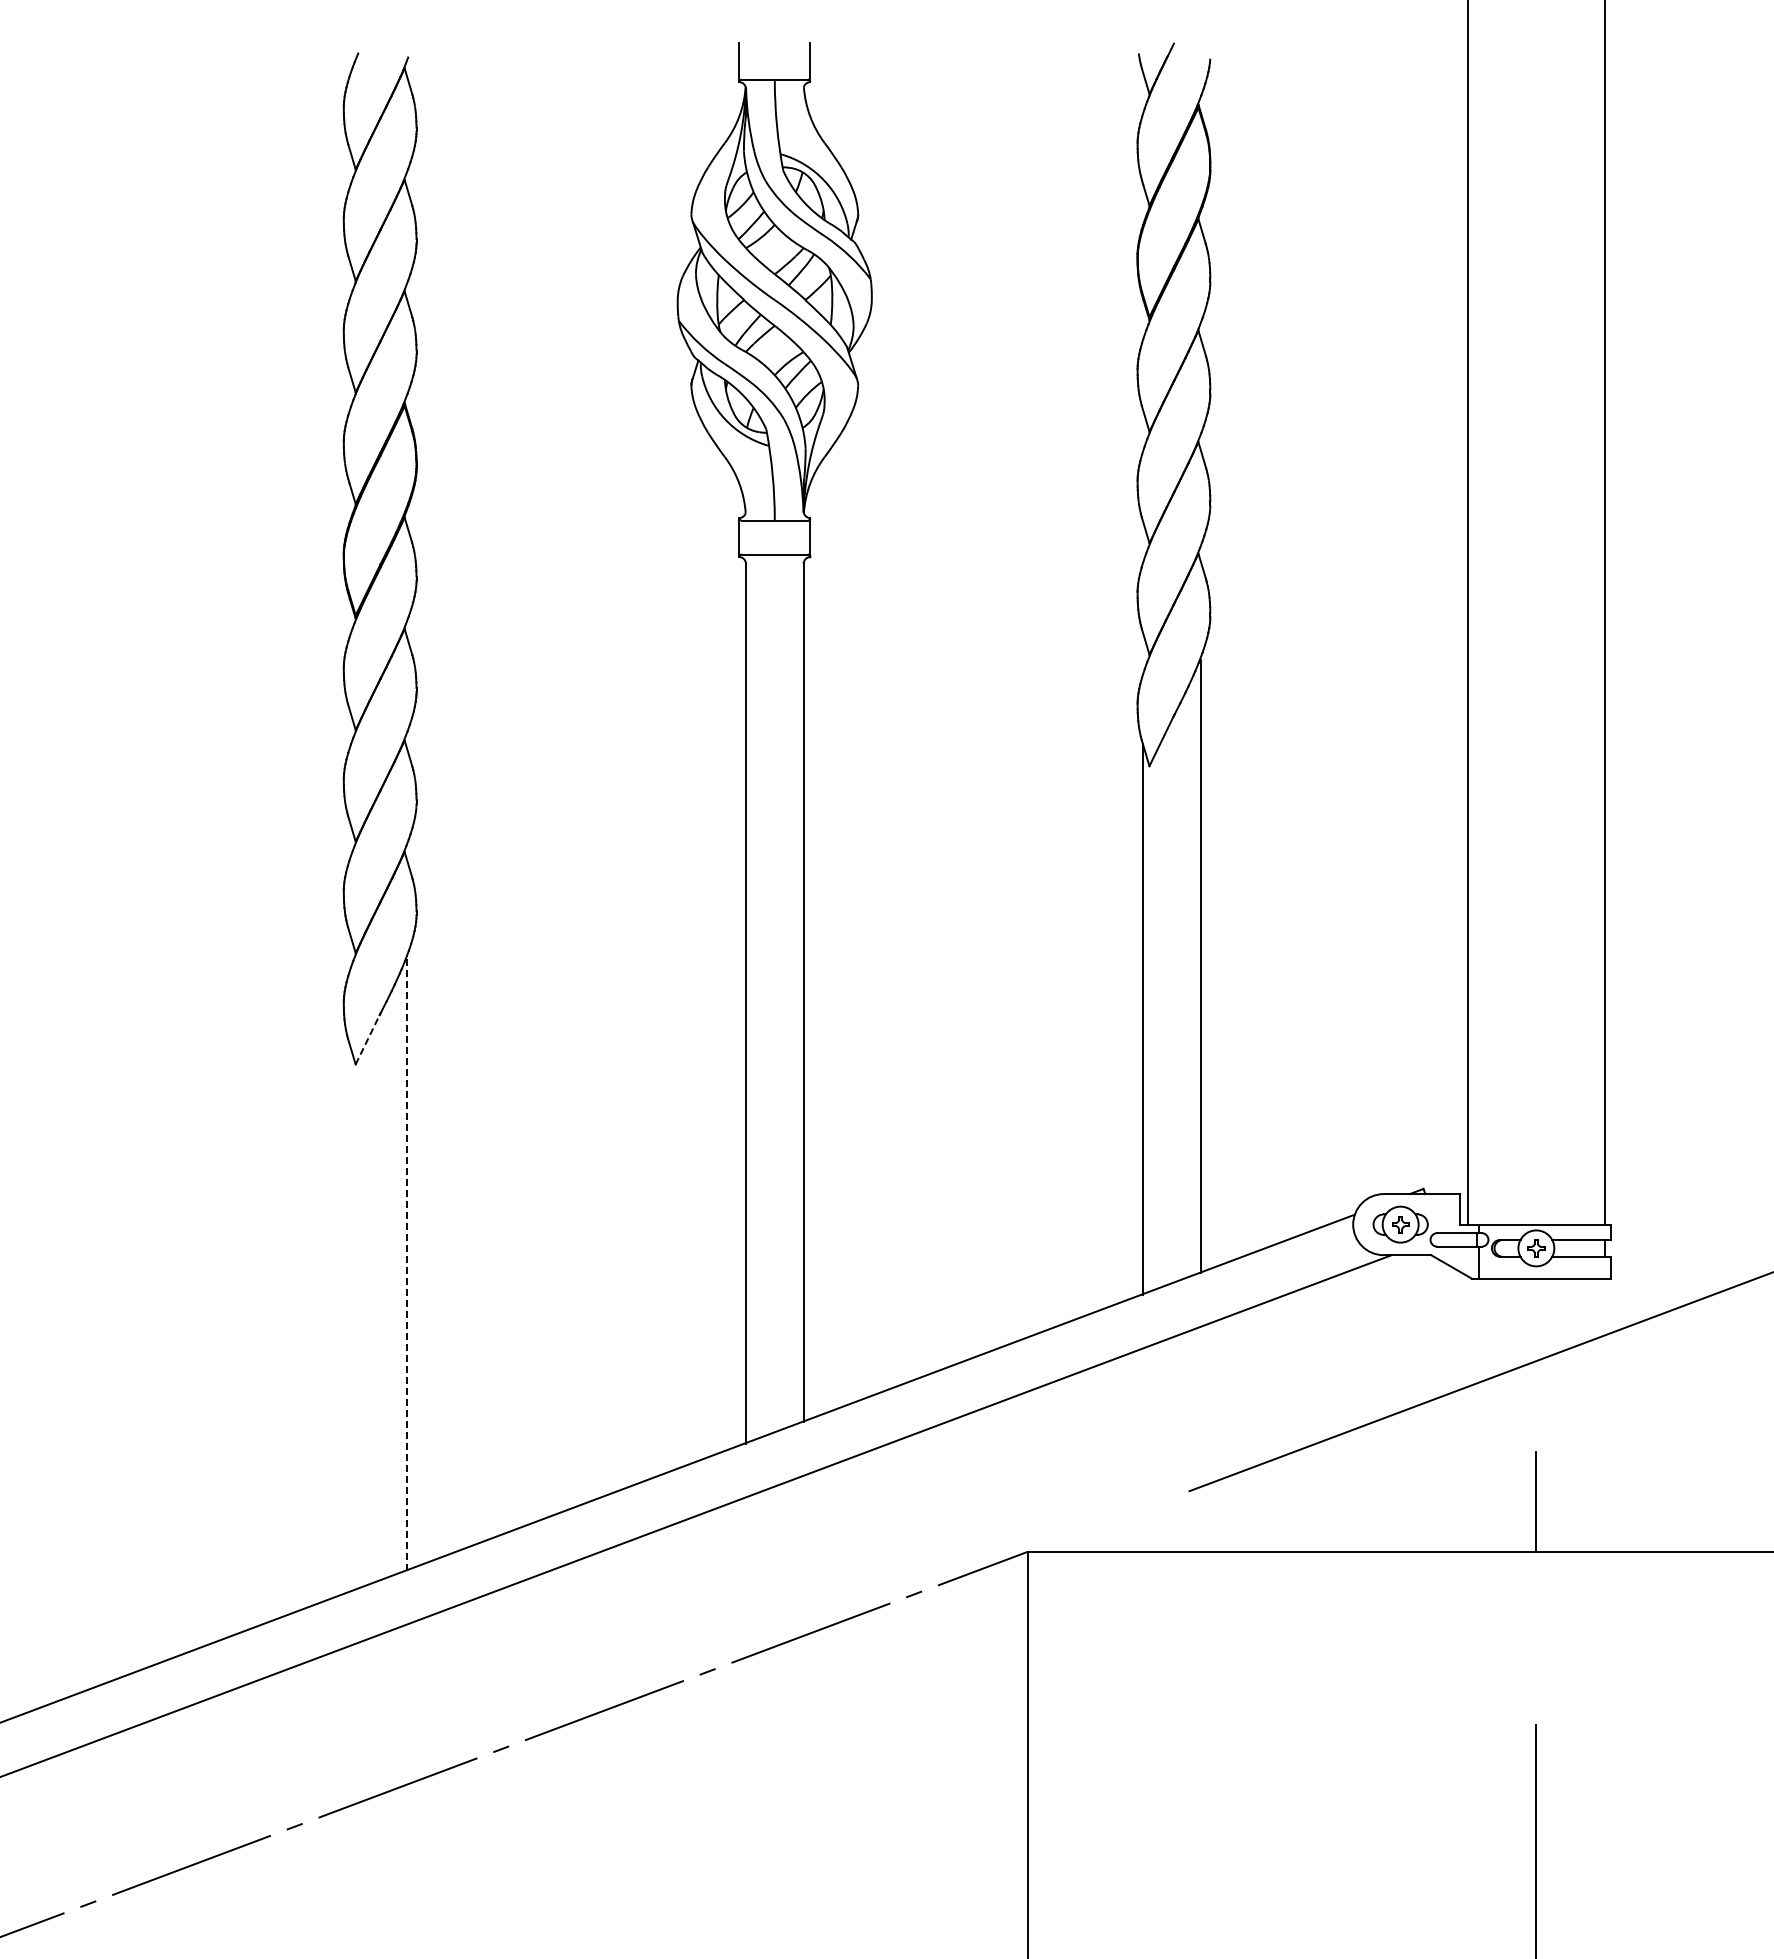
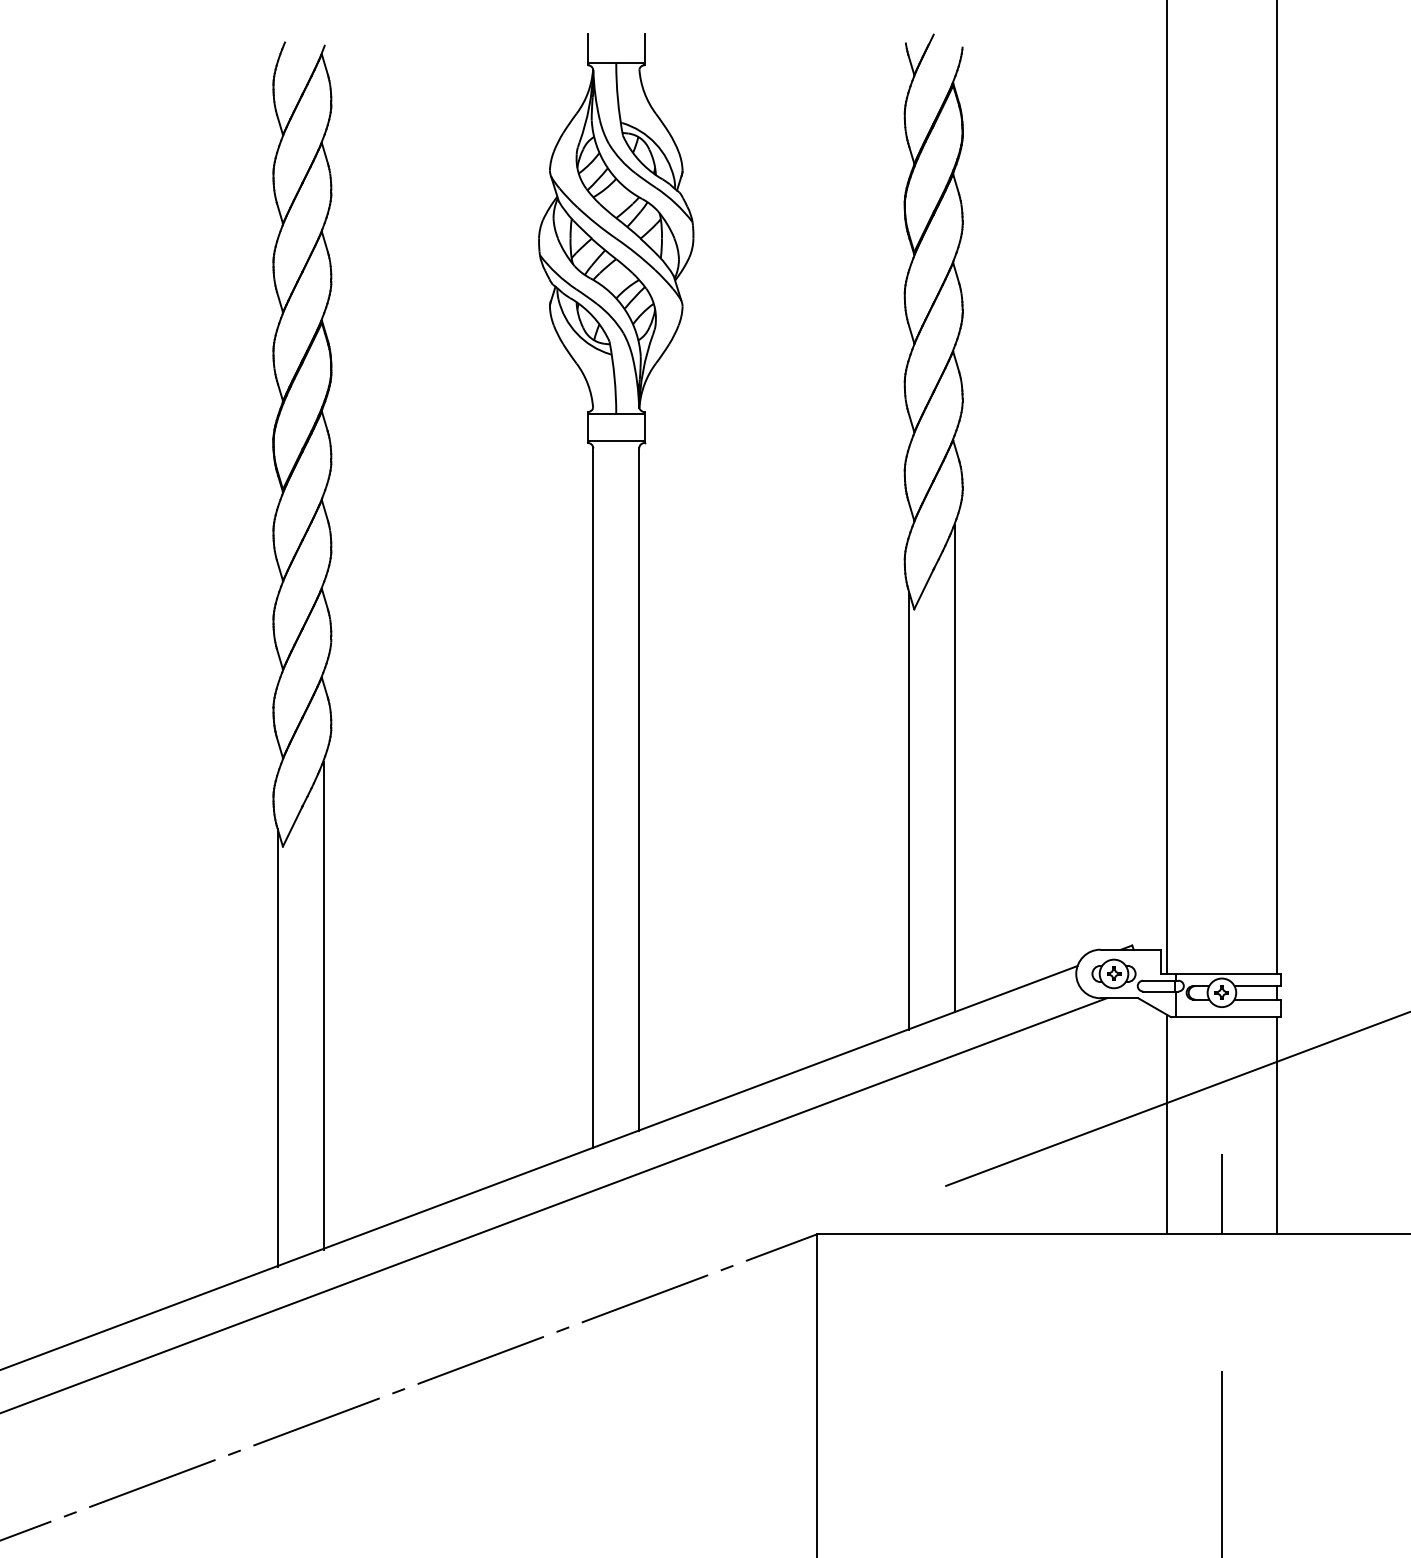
line: (368, 1038) -> (293, 825), dashed -> solid
line: (406, 1264) -> (323, 1005), dashed -> solid
line: (349, 1317) -> (278, 1047), added
line: (1467, 1413) -> (1167, 1124), added
line: (1605, 1414) -> (1276, 1124), added

